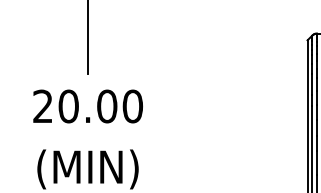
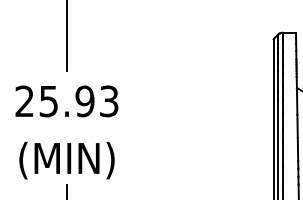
text: (100, 106) -> (78, 101), 20.00 -> 25.93

